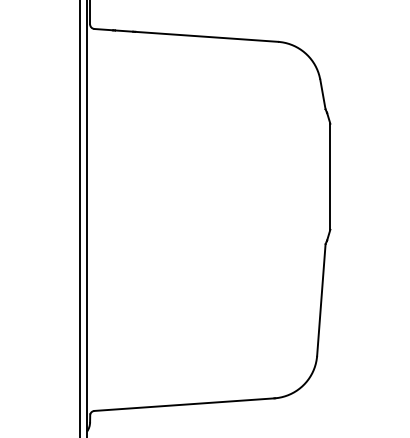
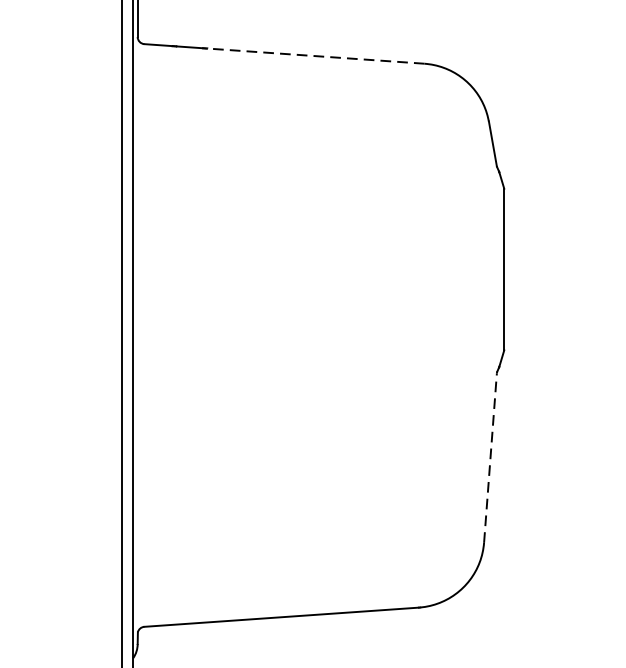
line: (206, 36) -> (315, 55), solid -> dashed
line: (321, 300) -> (490, 458), solid -> dashed

